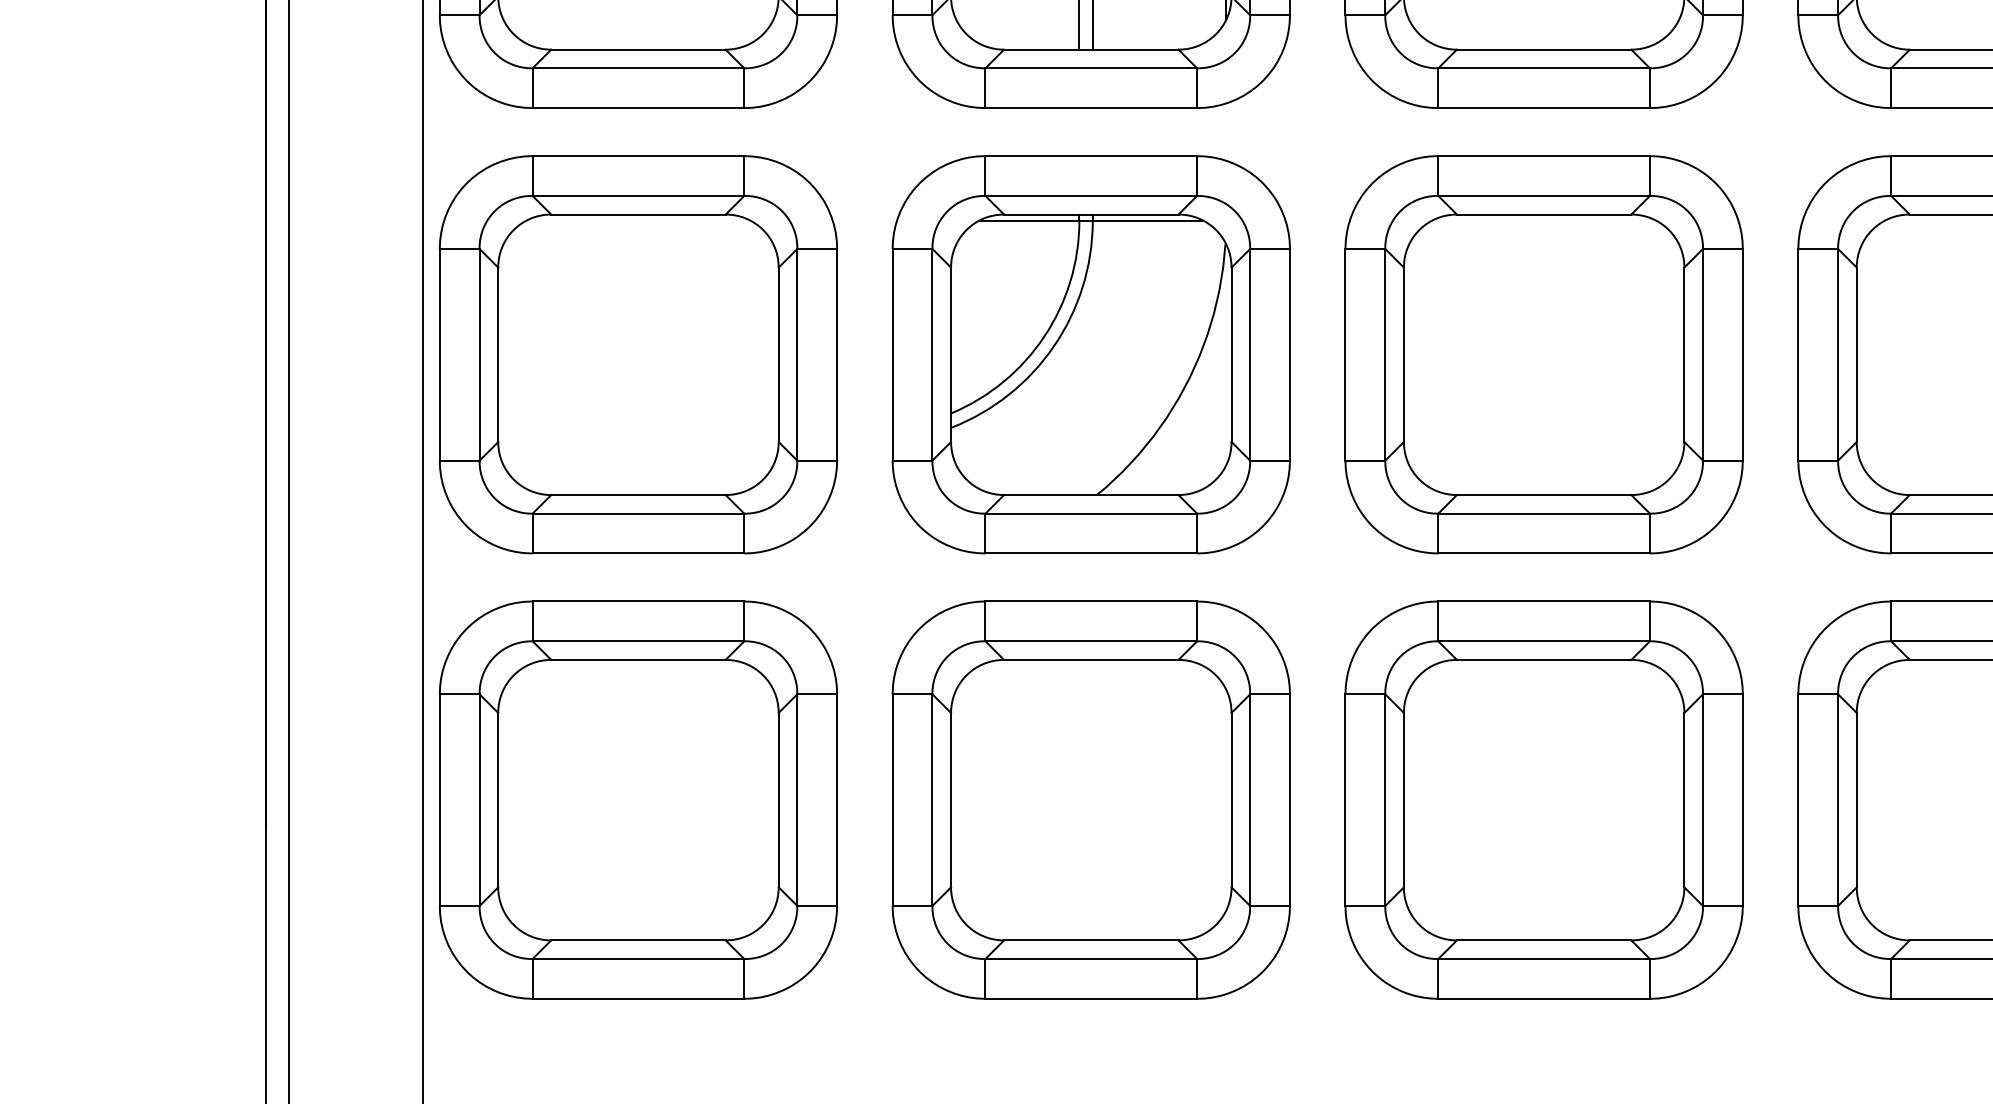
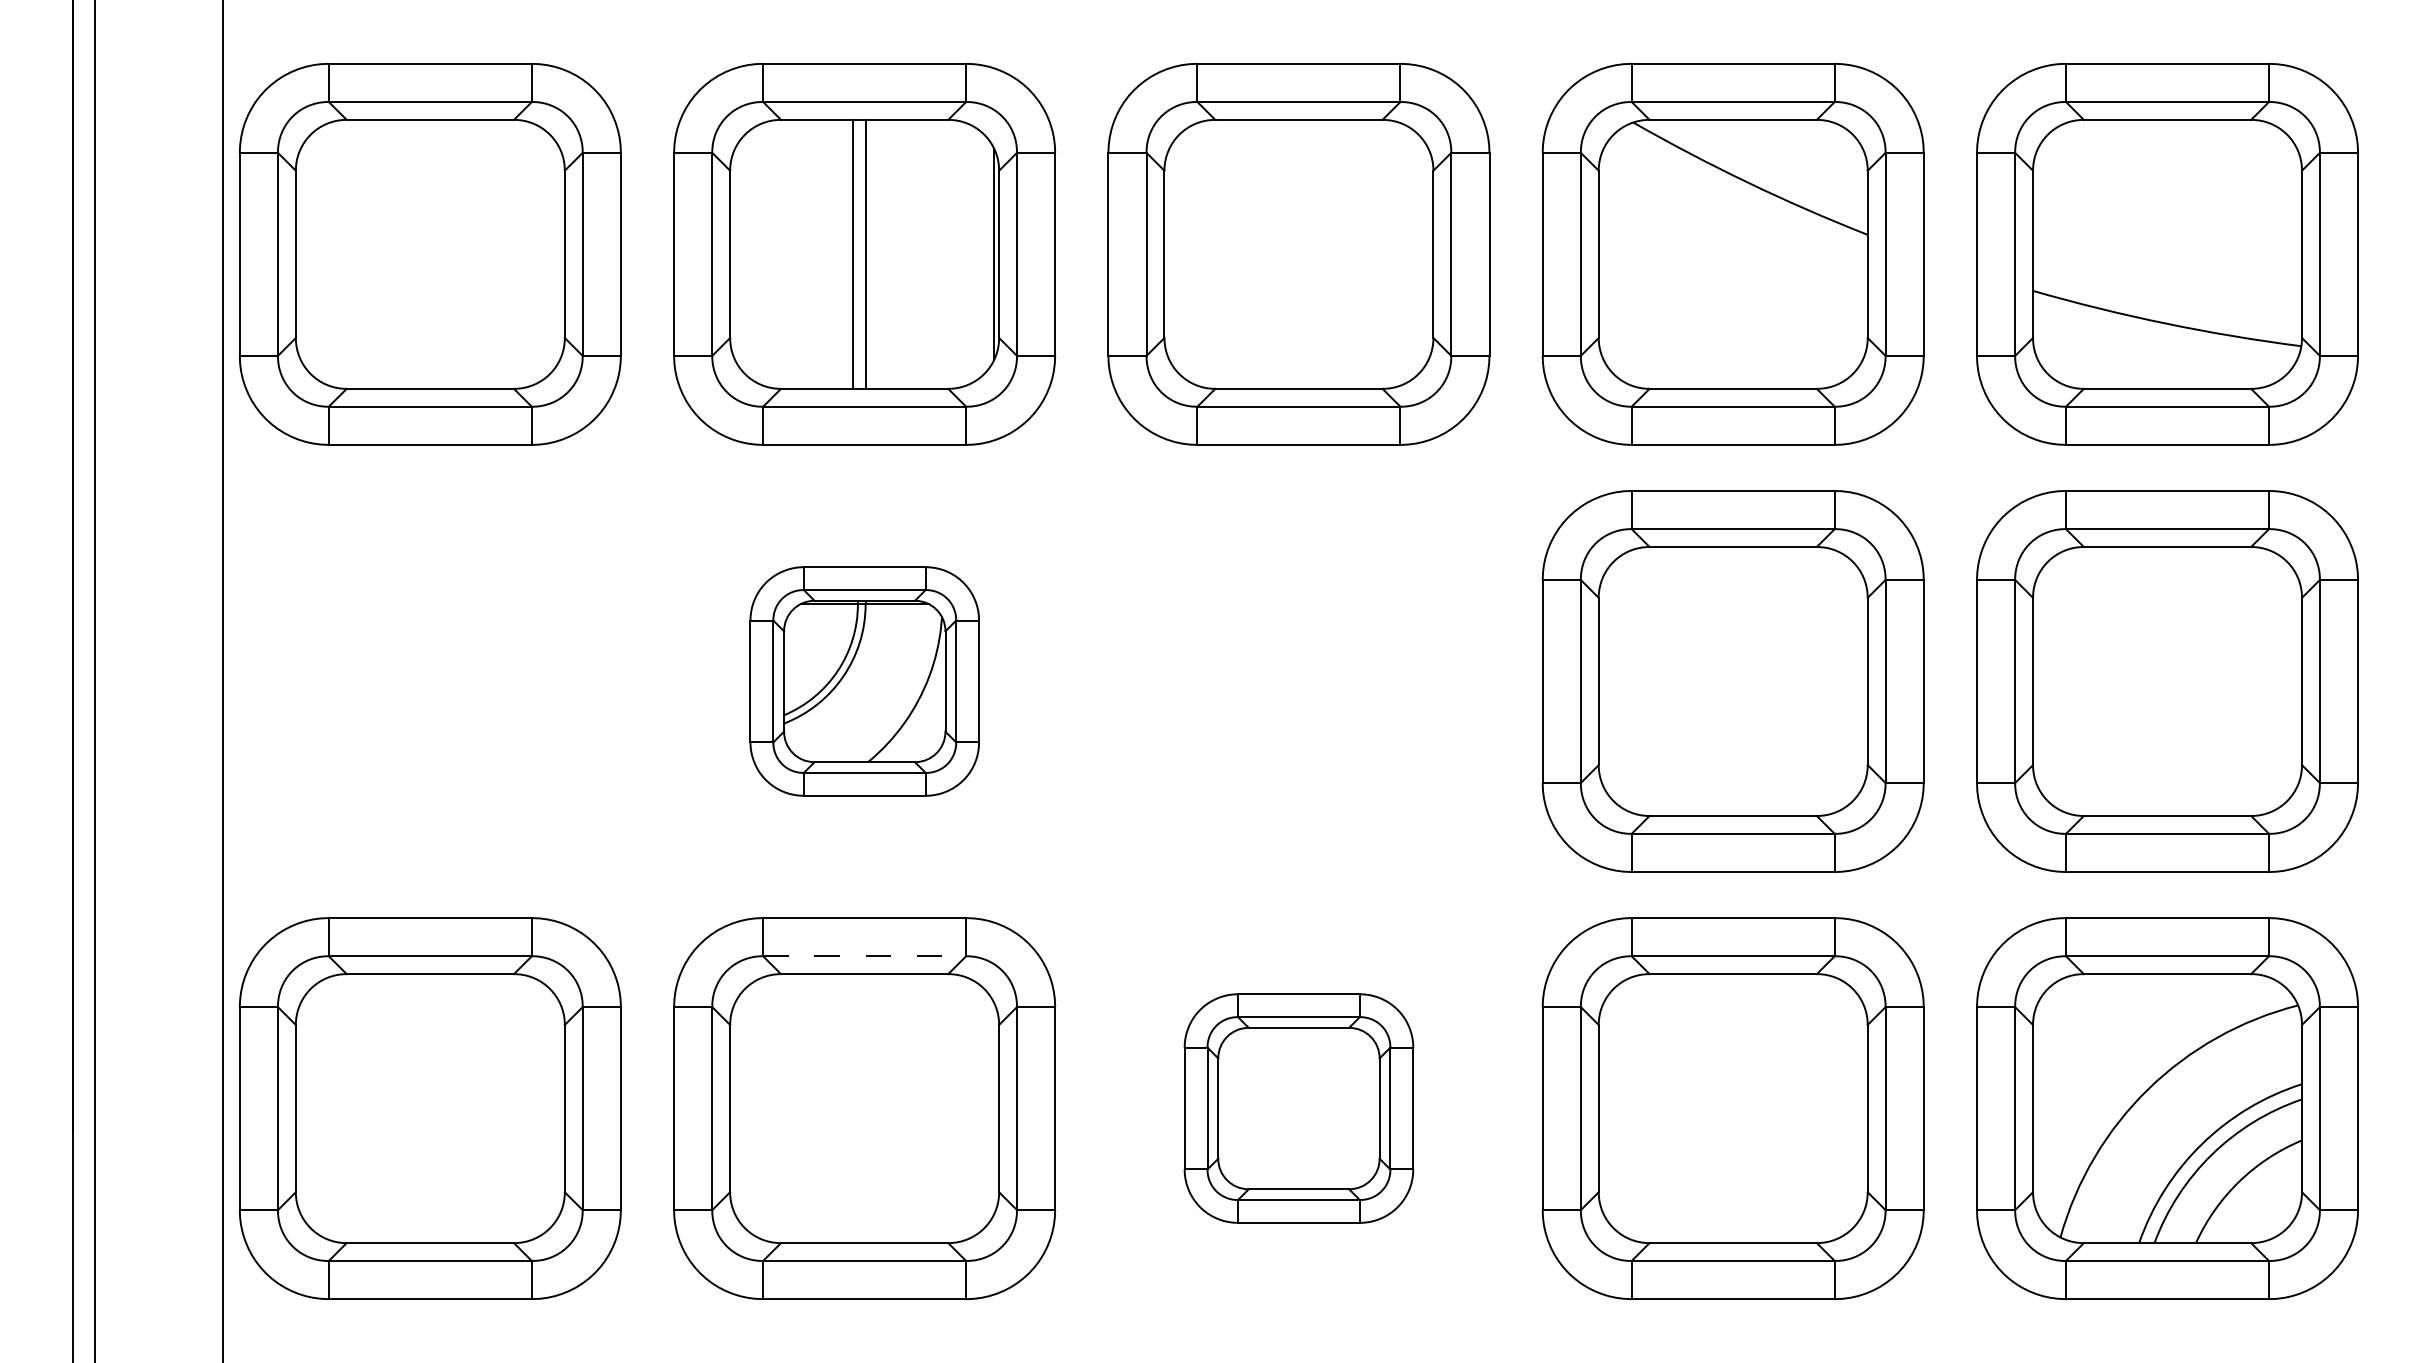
part: (637, 354) -> (429, 681), removed
part: (1091, 354) -> (864, 681), size x0.6
part: (1543, 354) -> (1298, 681), removed
line: (1091, 641) -> (864, 956), solid -> dashed
part: (1543, 800) -> (1298, 1108), size x0.6

